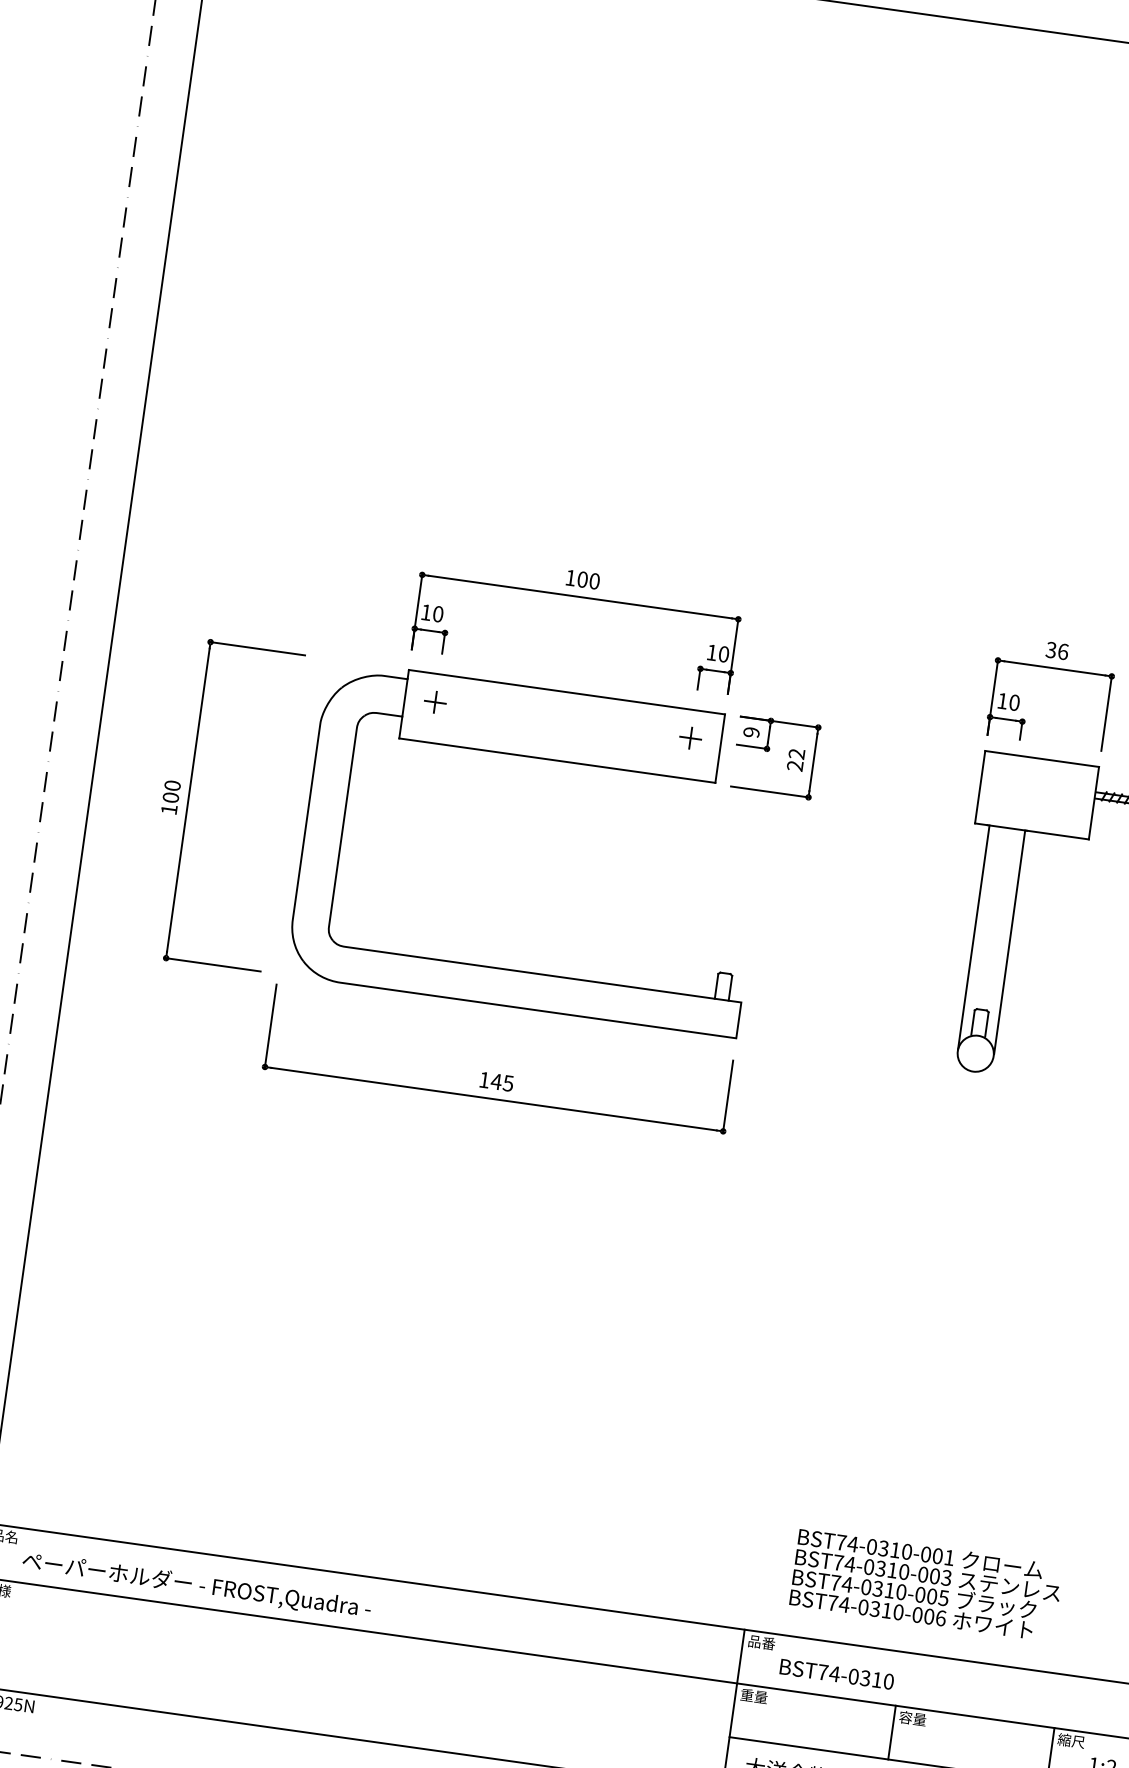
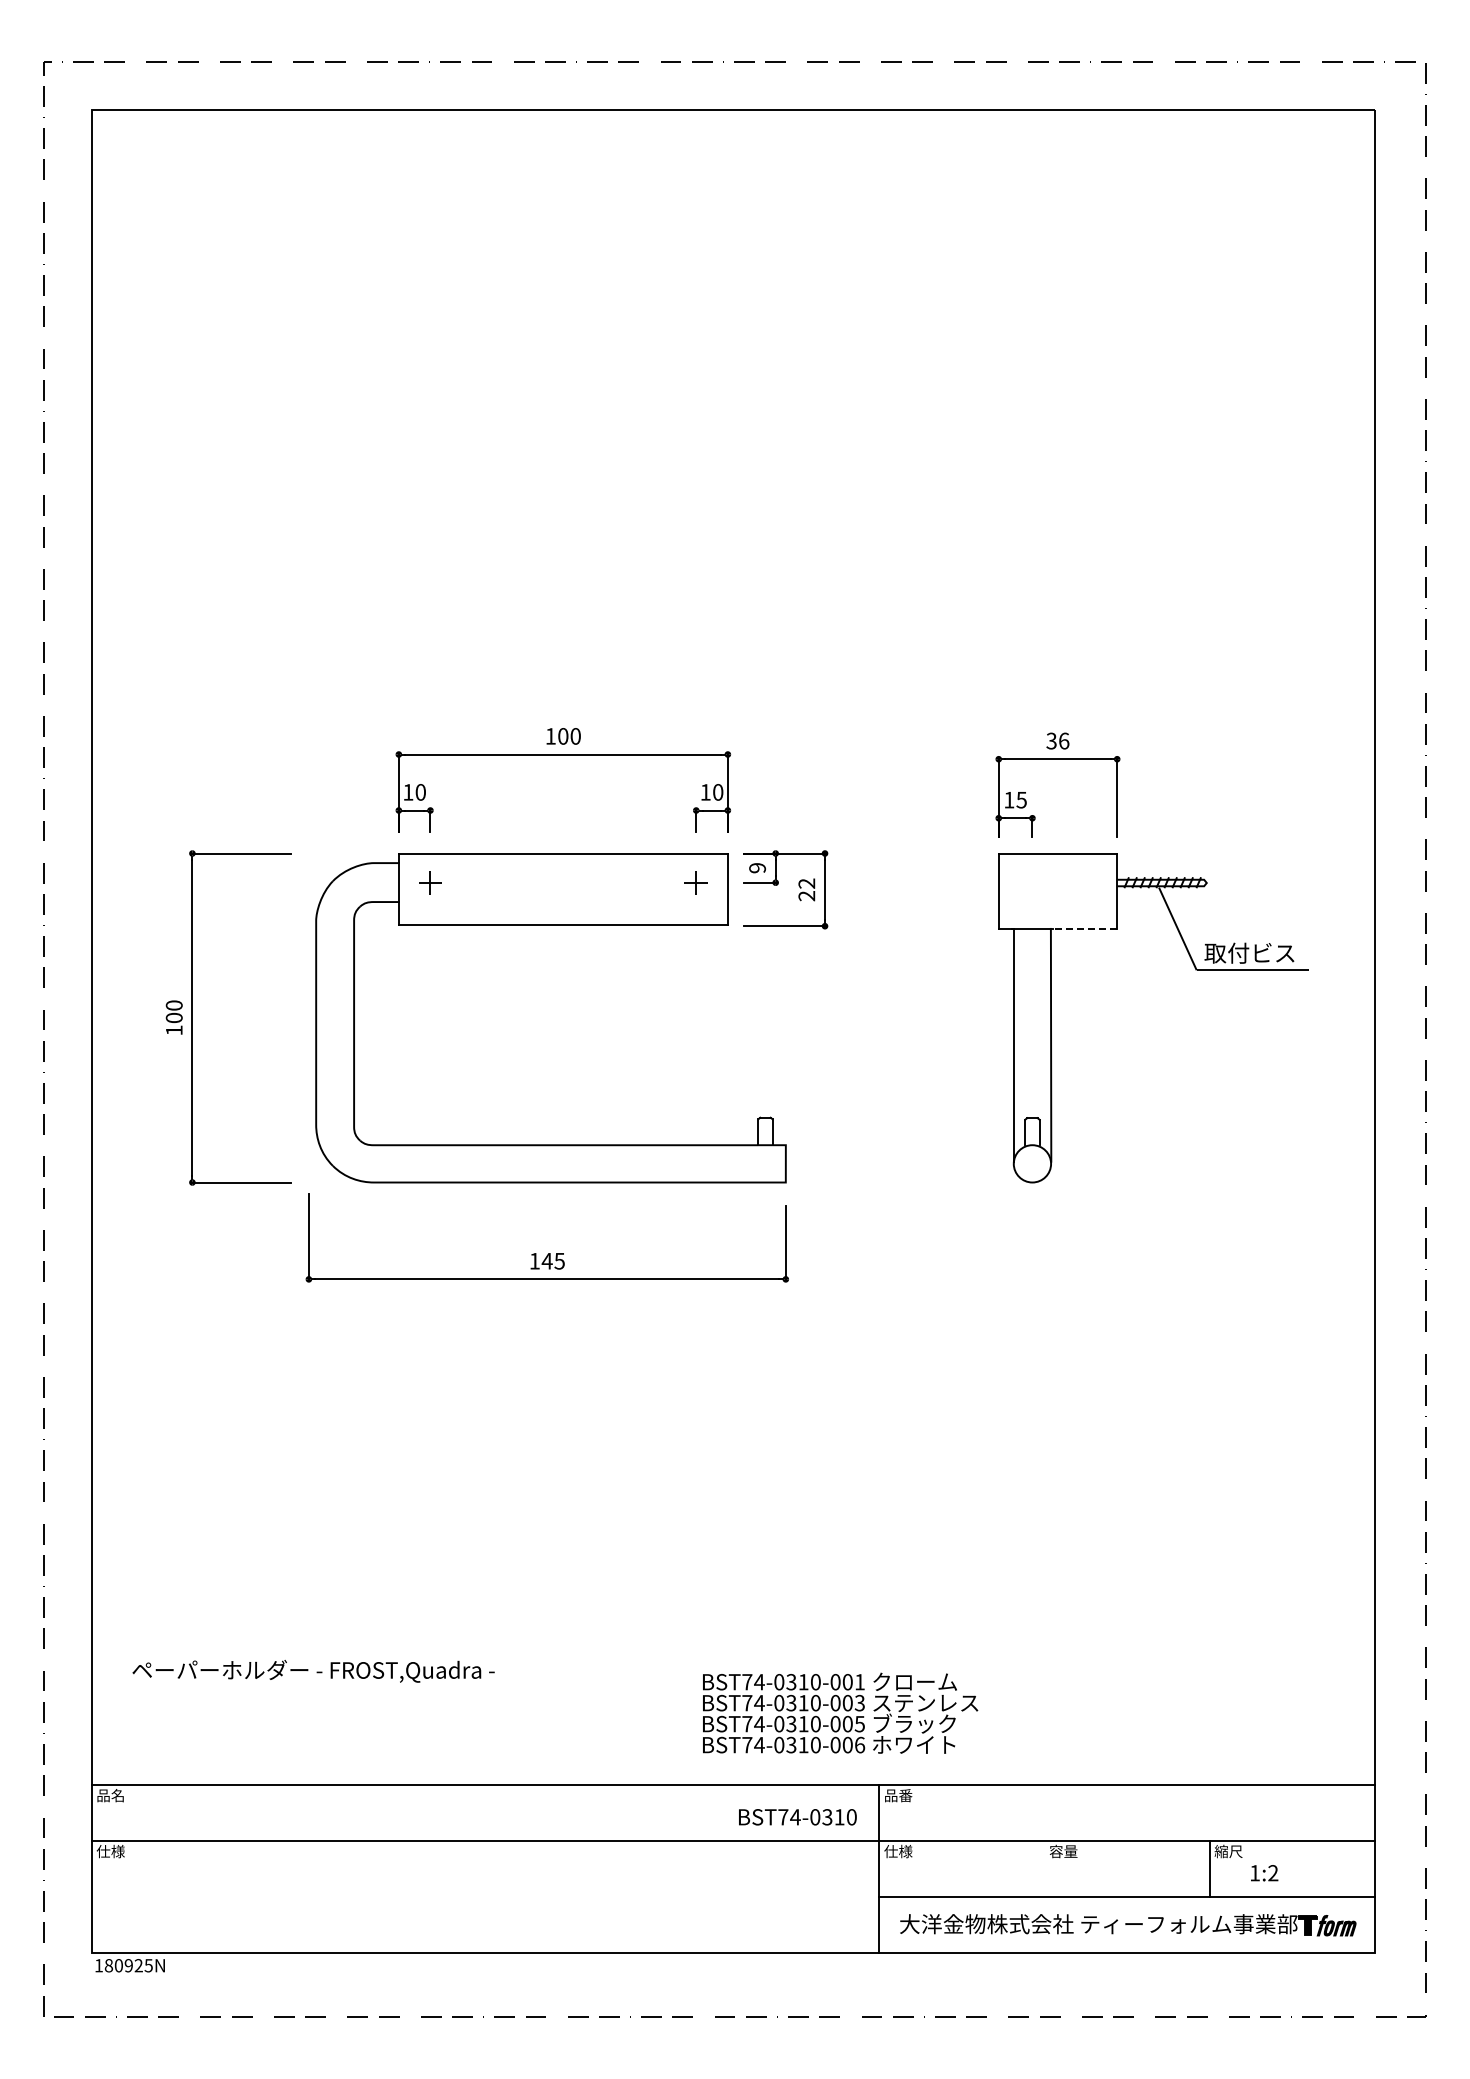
text: (1014, 702) -> (1021, 799), 10 -> 15
line: (1057, 834) -> (1084, 928), solid -> dashed
text: (926, 1584) -> (840, 1712), moved
text: (196, 1585) -> (313, 1671), moved
text: (836, 1674) -> (797, 1817), moved
text: (754, 1696) -> (898, 1851), 重量 -> 仕様
line: (892, 1732) -> (1044, 1868), removed

